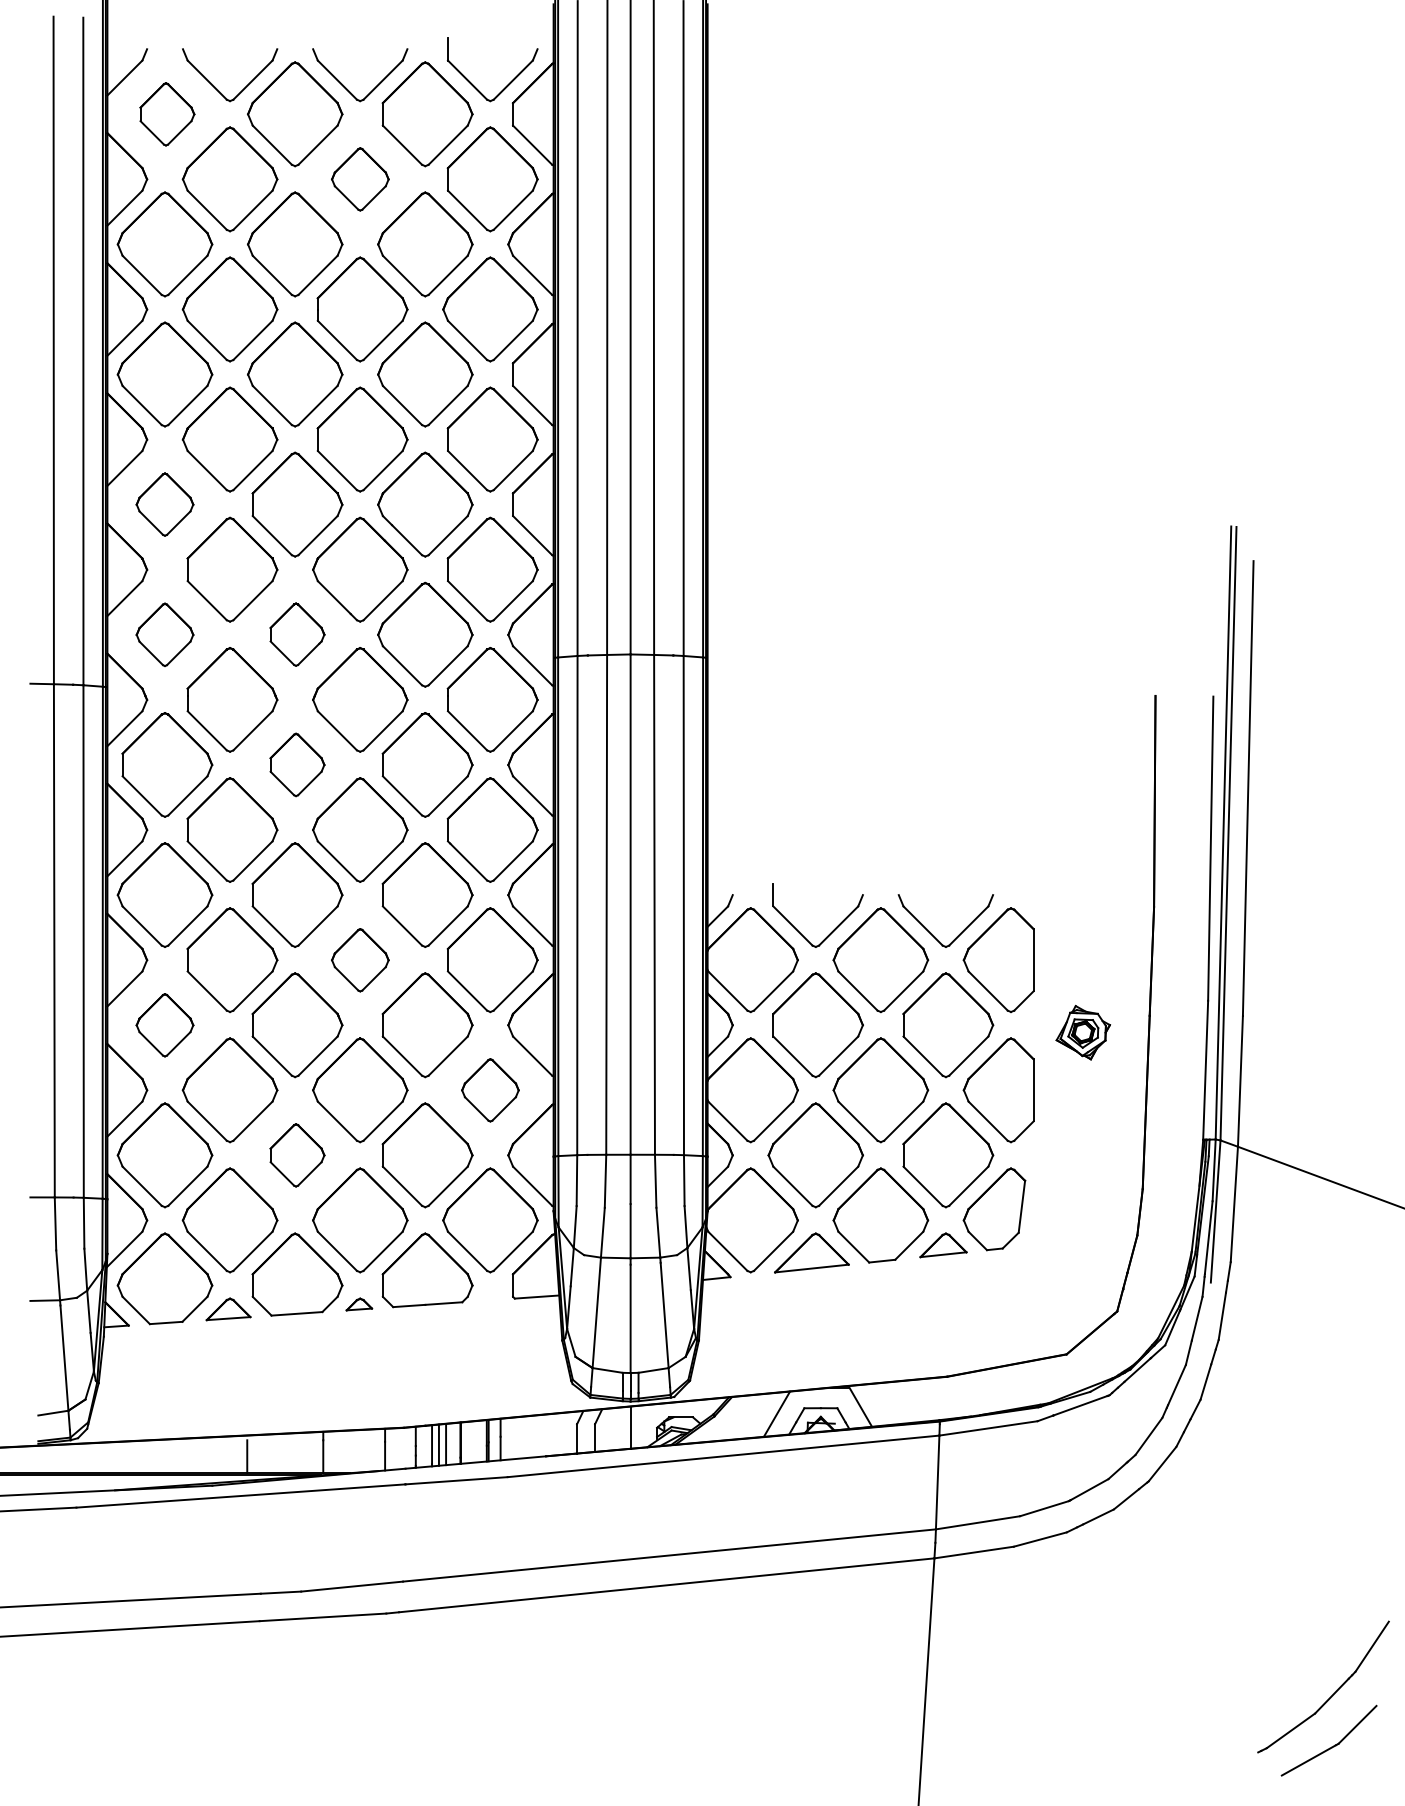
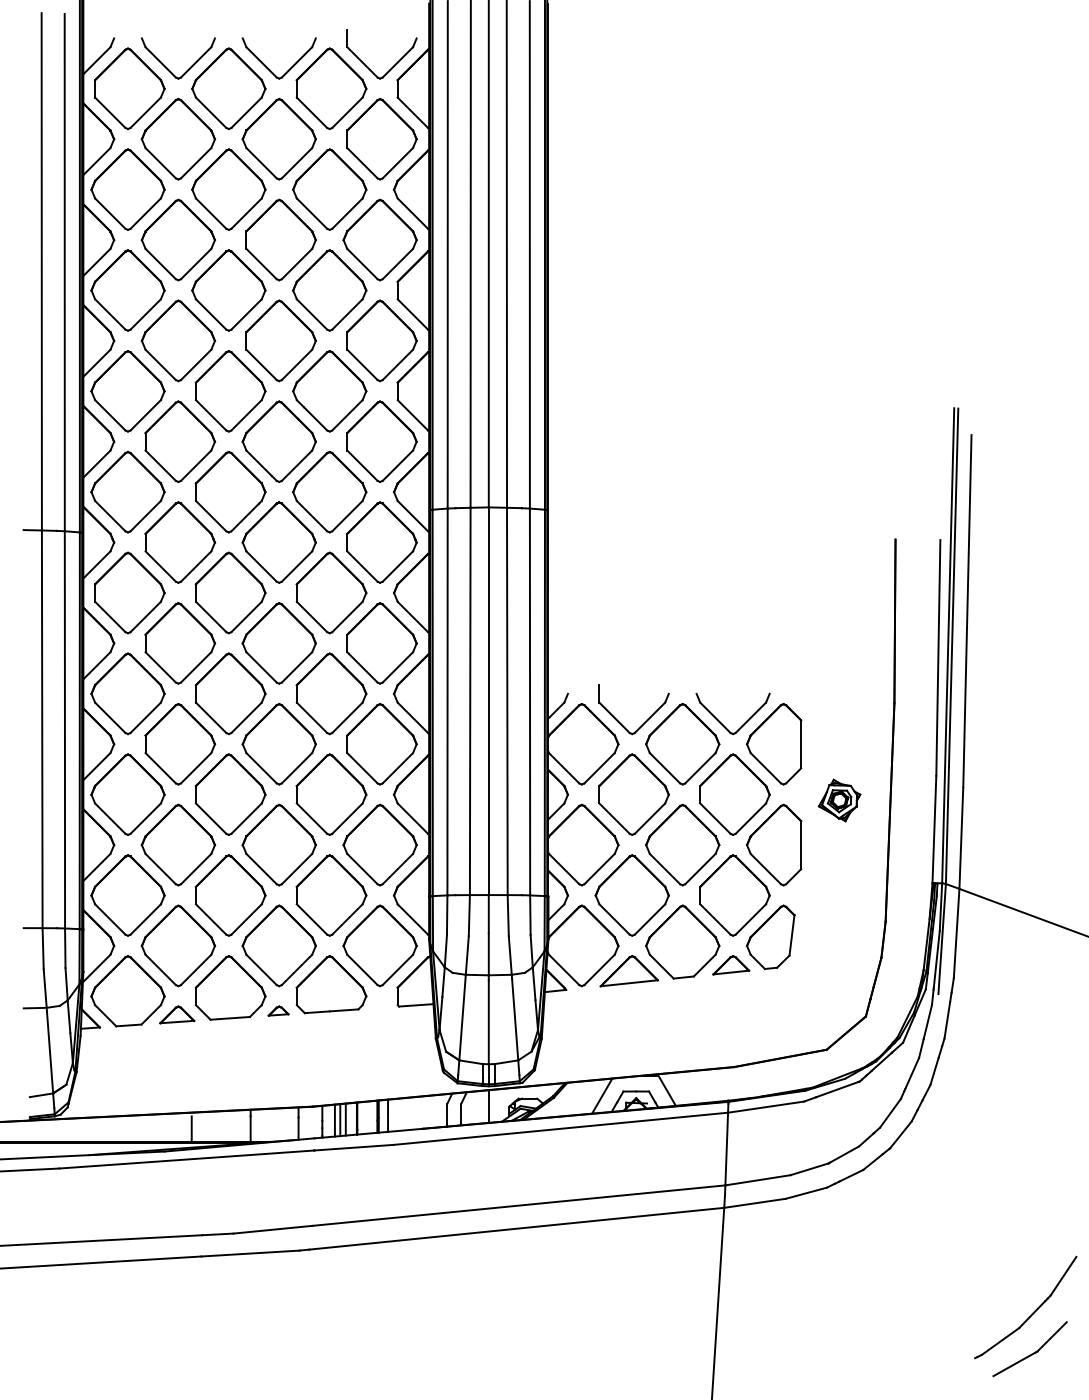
part: (167, 114) -> (129, 88), size x1.67
part: (360, 179) -> (279, 139), size x1.67
part: (164, 504) -> (127, 391), size x1.67
part: (164, 634) -> (127, 491), size x1.67
part: (297, 634) -> (230, 491), size x1.67
part: (297, 764) -> (230, 592), size x1.67
part: (360, 960) -> (279, 744), size x1.67
part: (164, 1025) -> (127, 794), size x1.67
part: (490, 1090) -> (380, 845), size x1.67
part: (297, 1155) -> (230, 895), size x1.67

